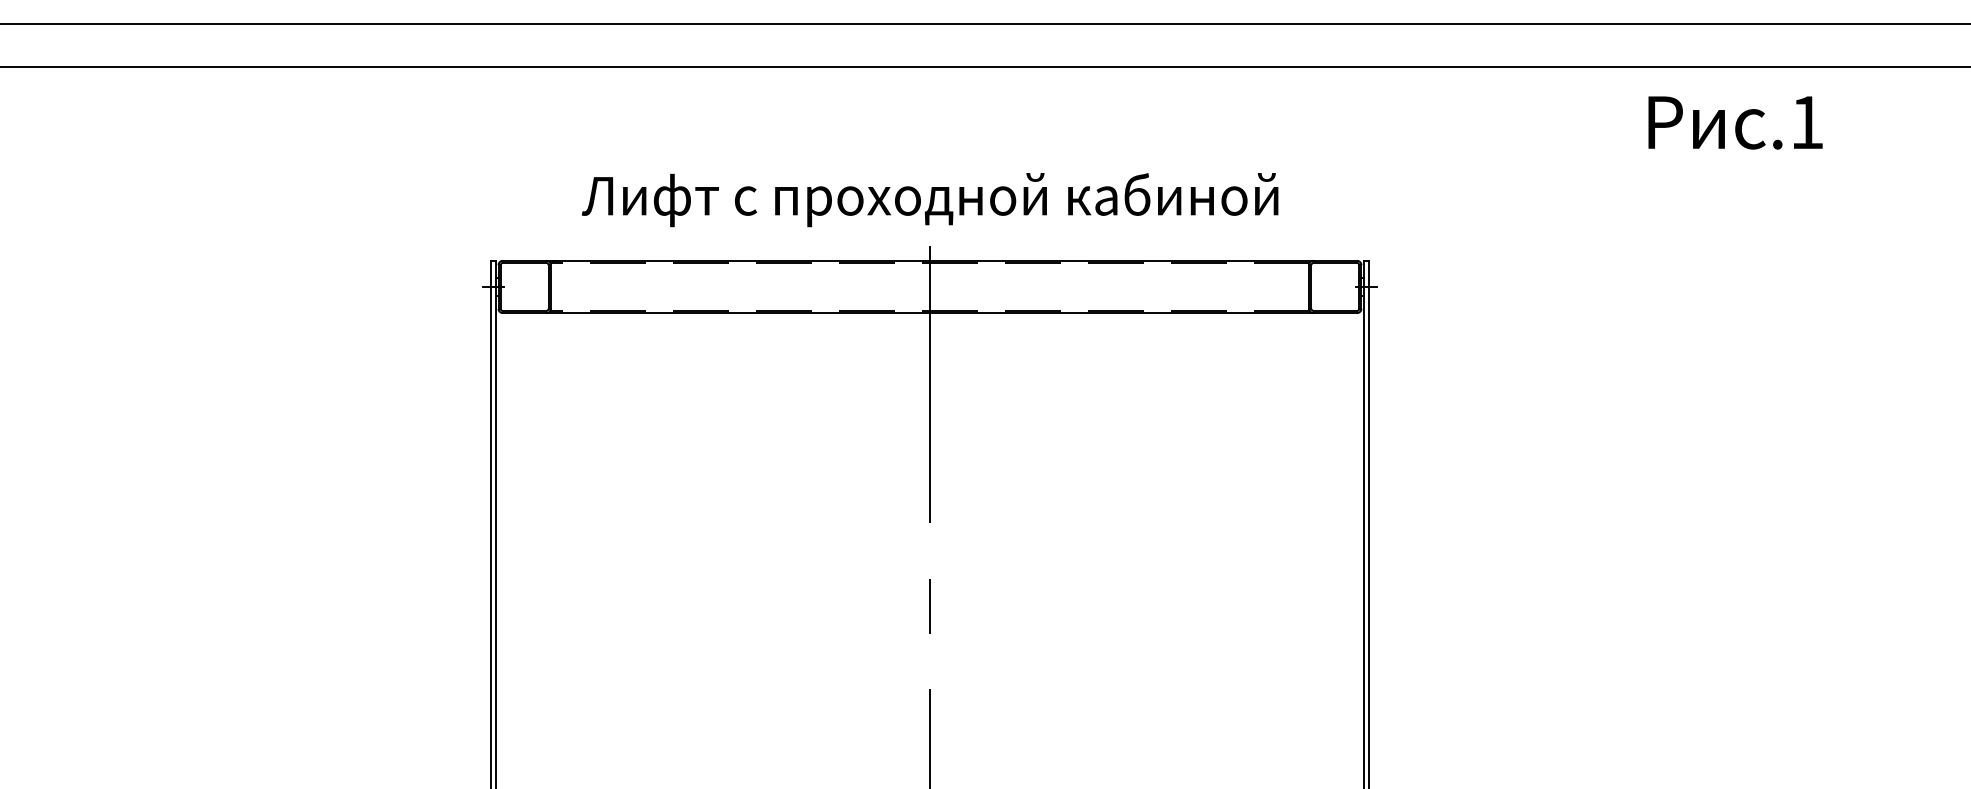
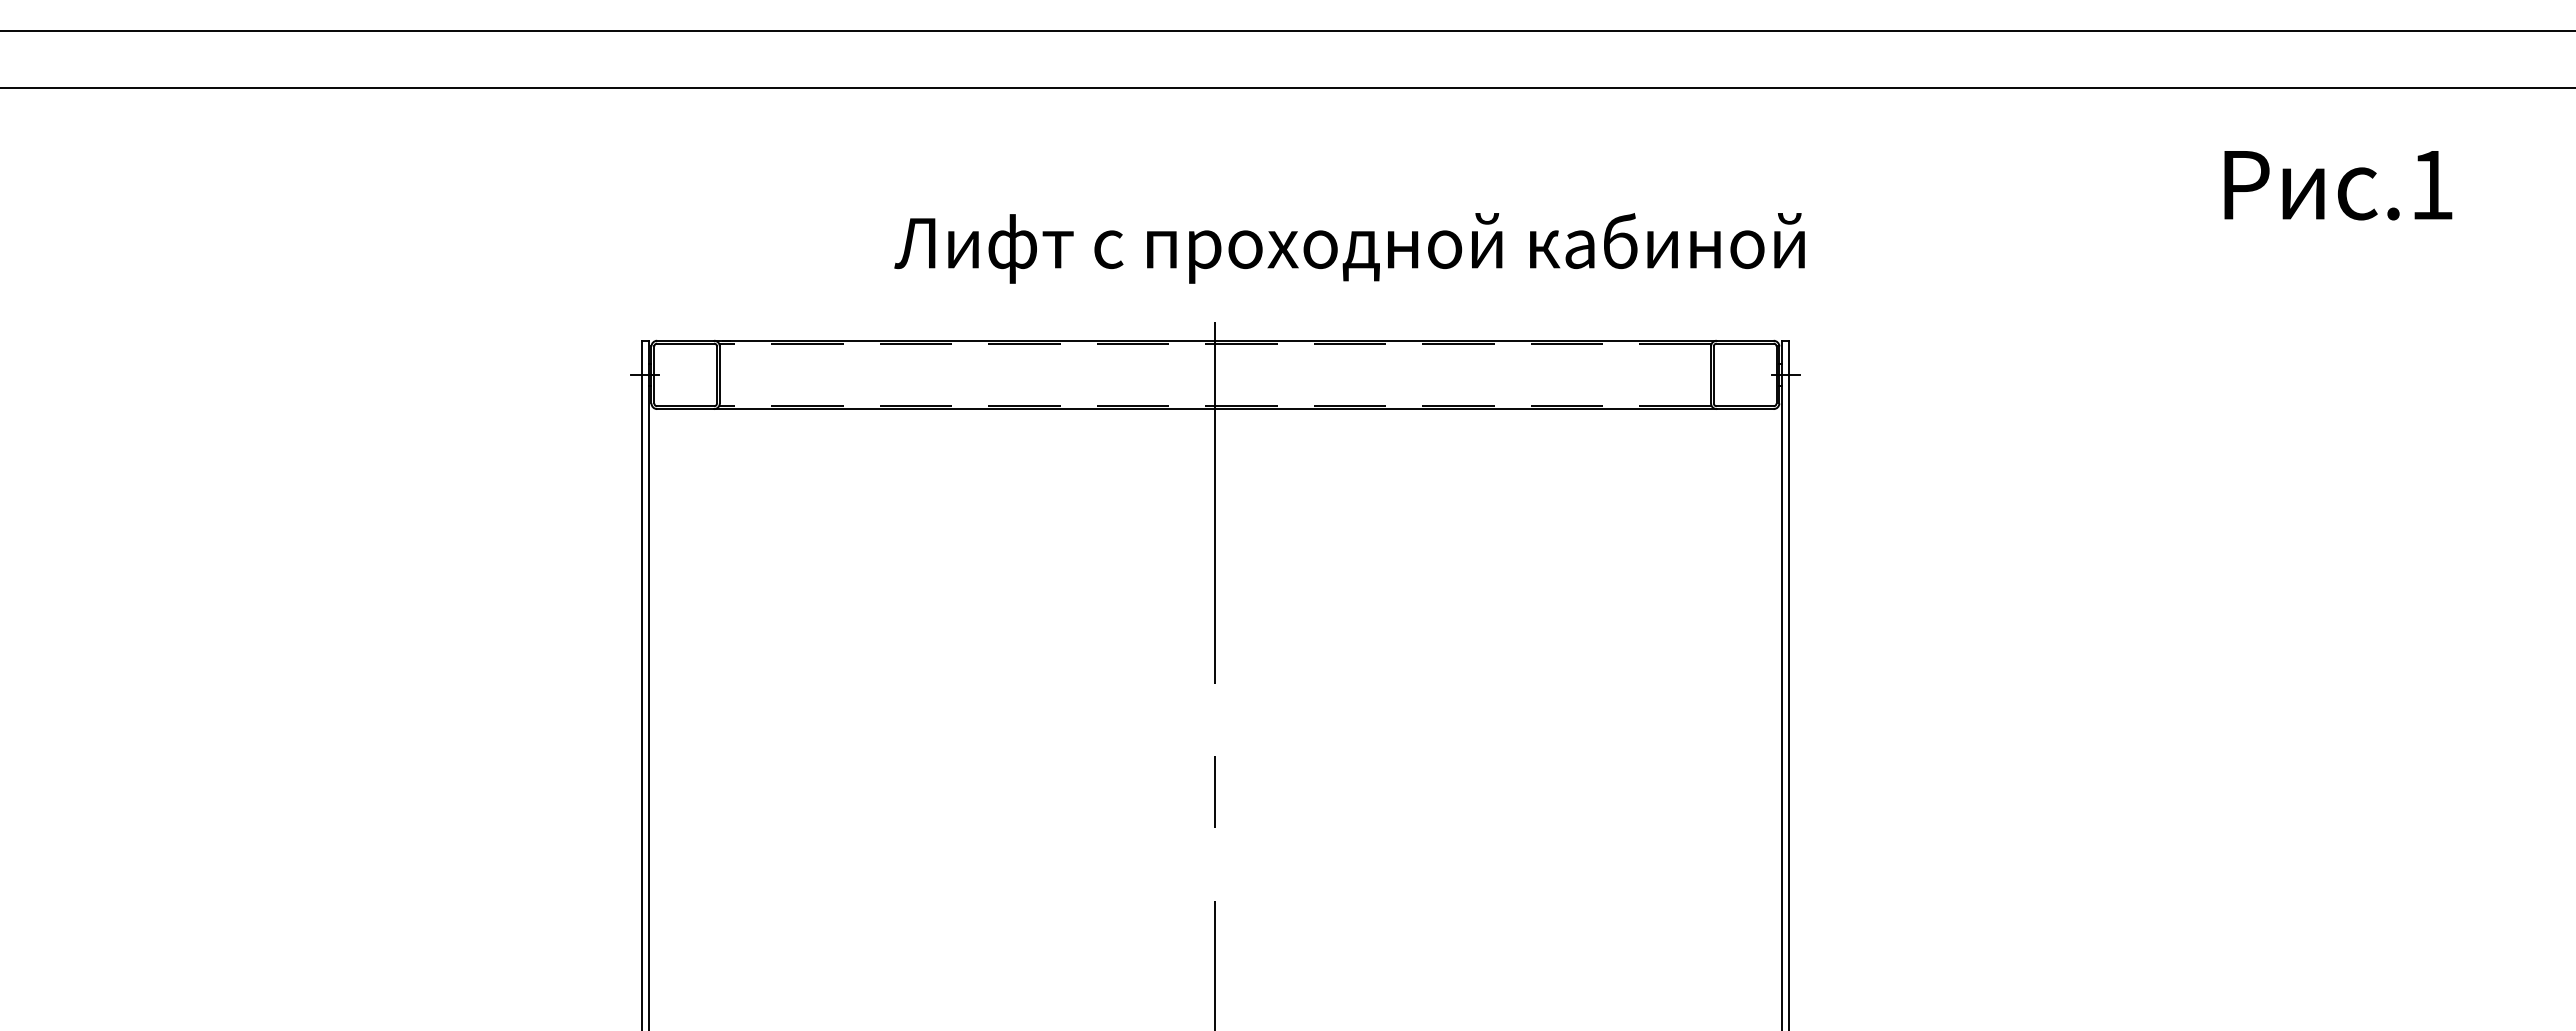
text: (1735, 122) -> (2338, 185), moved
text: (930, 200) -> (1349, 248), moved

